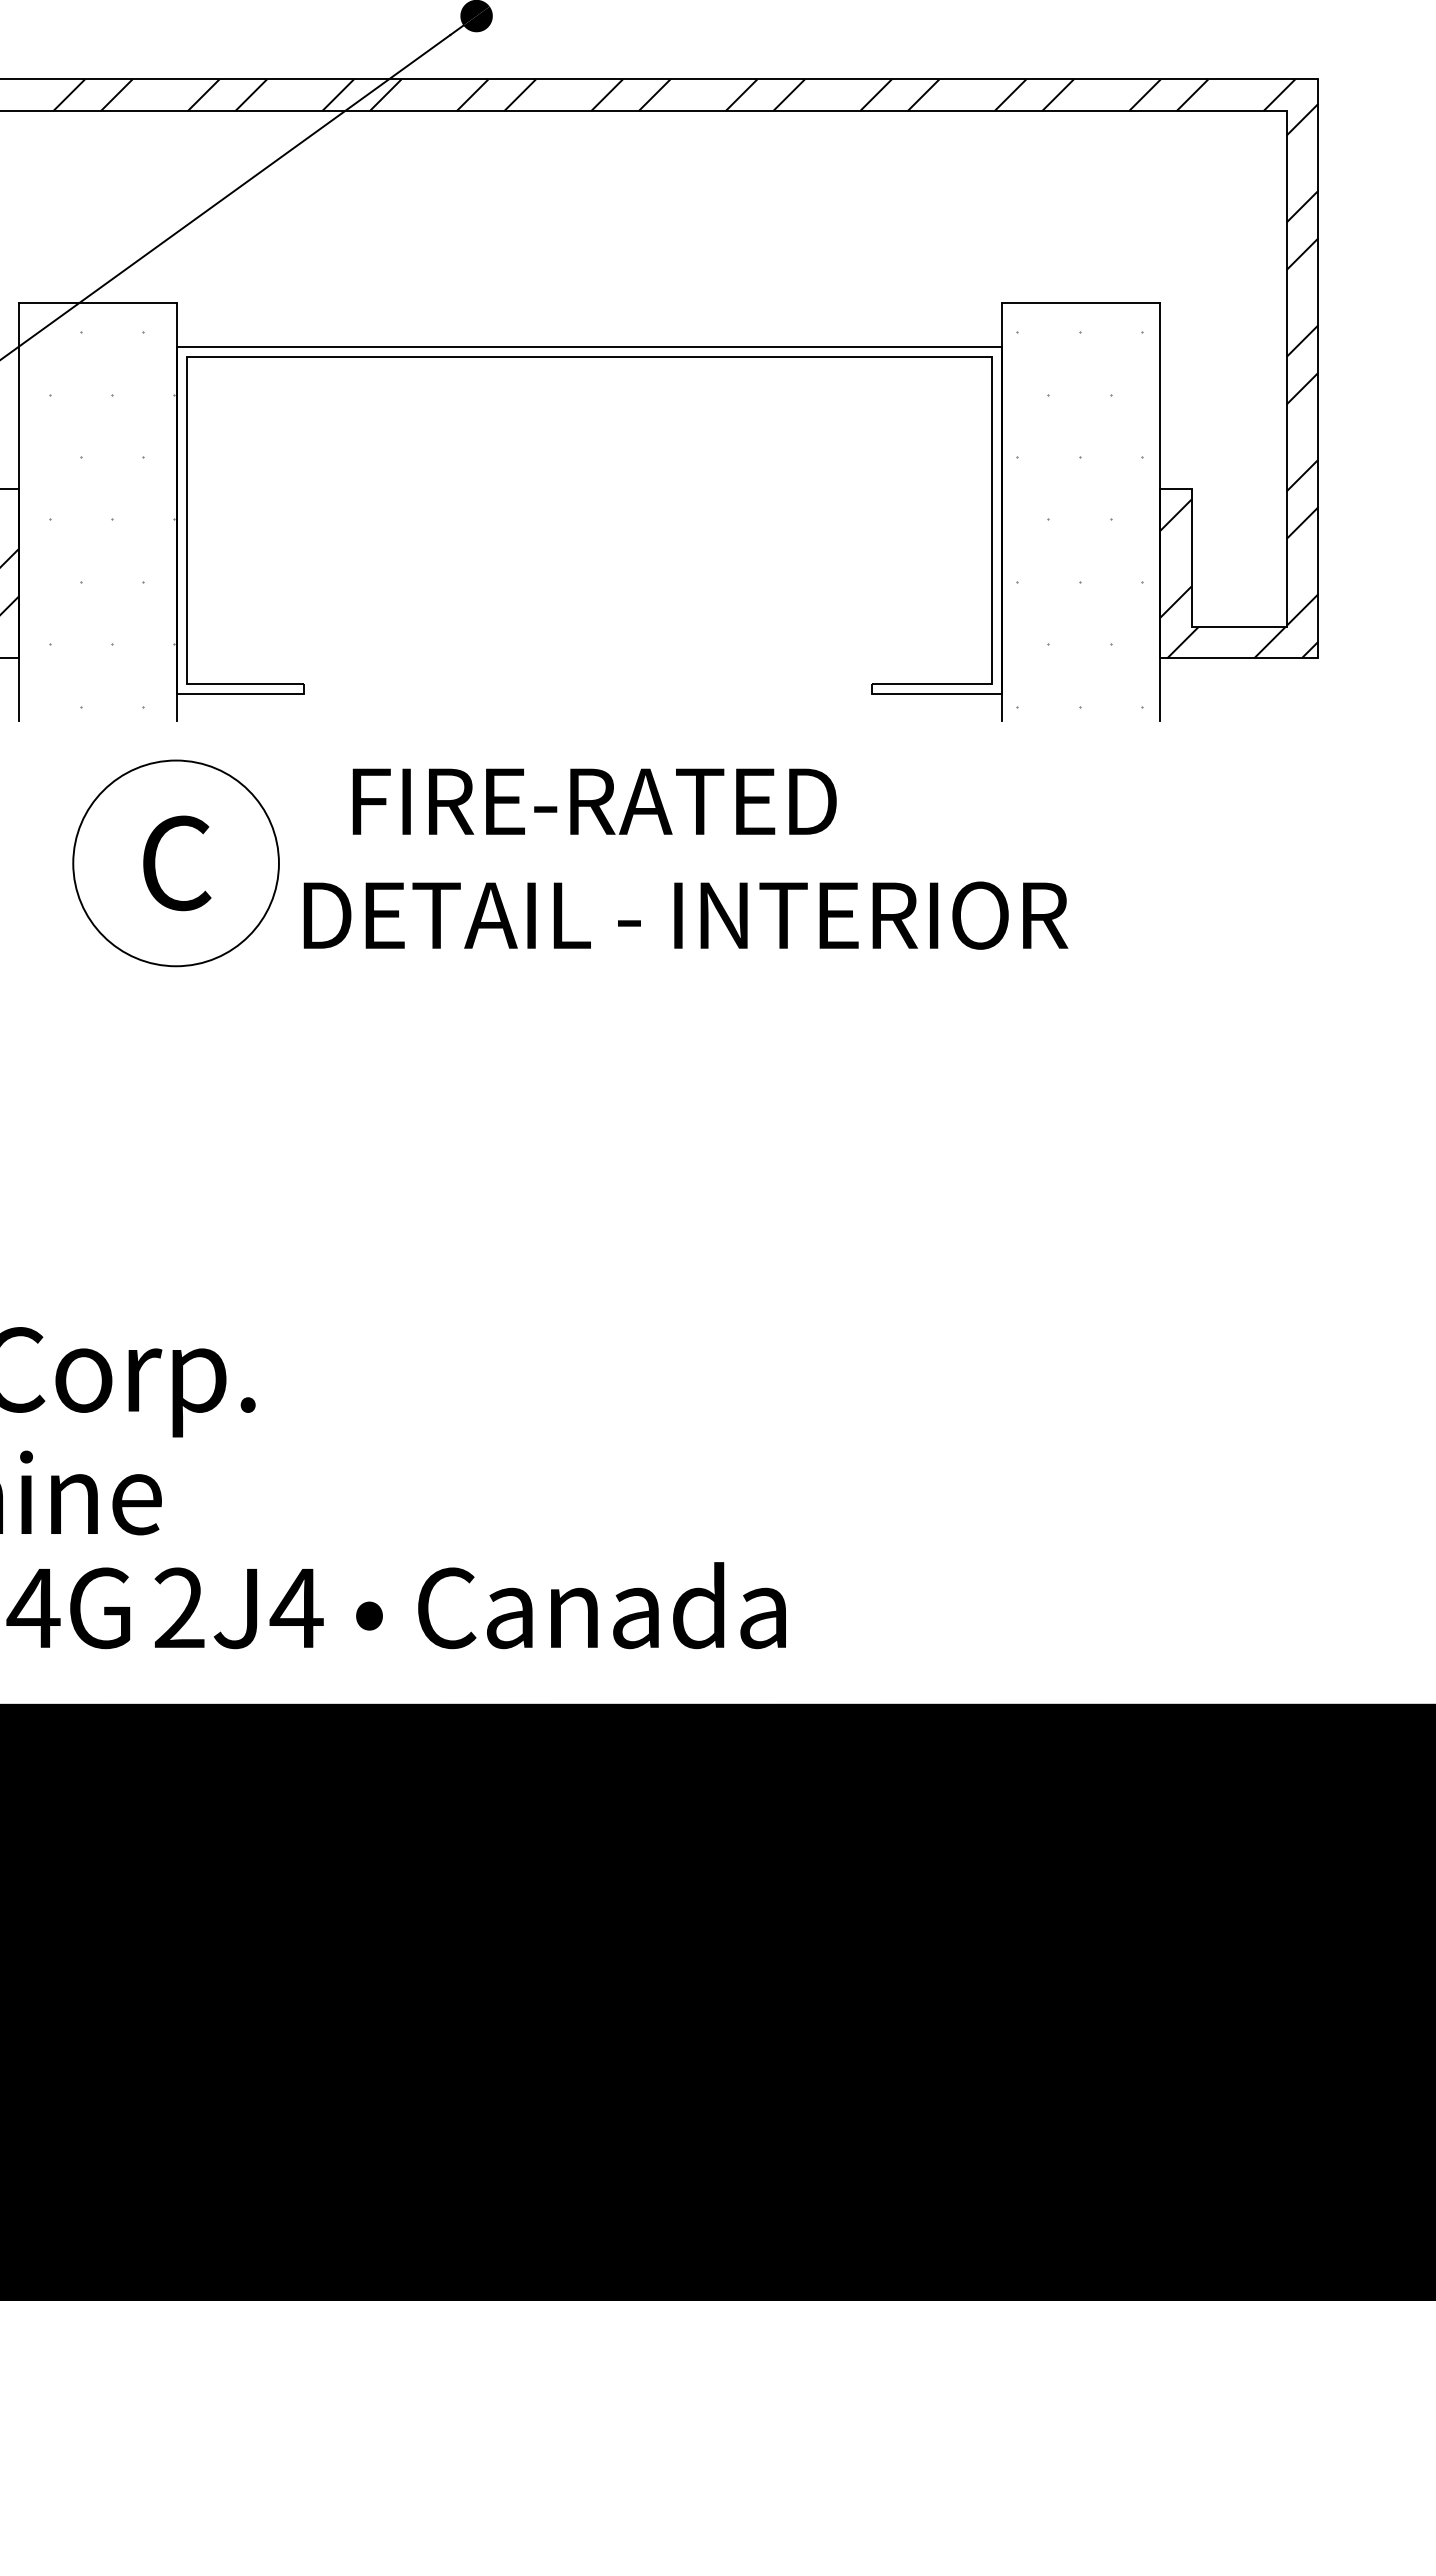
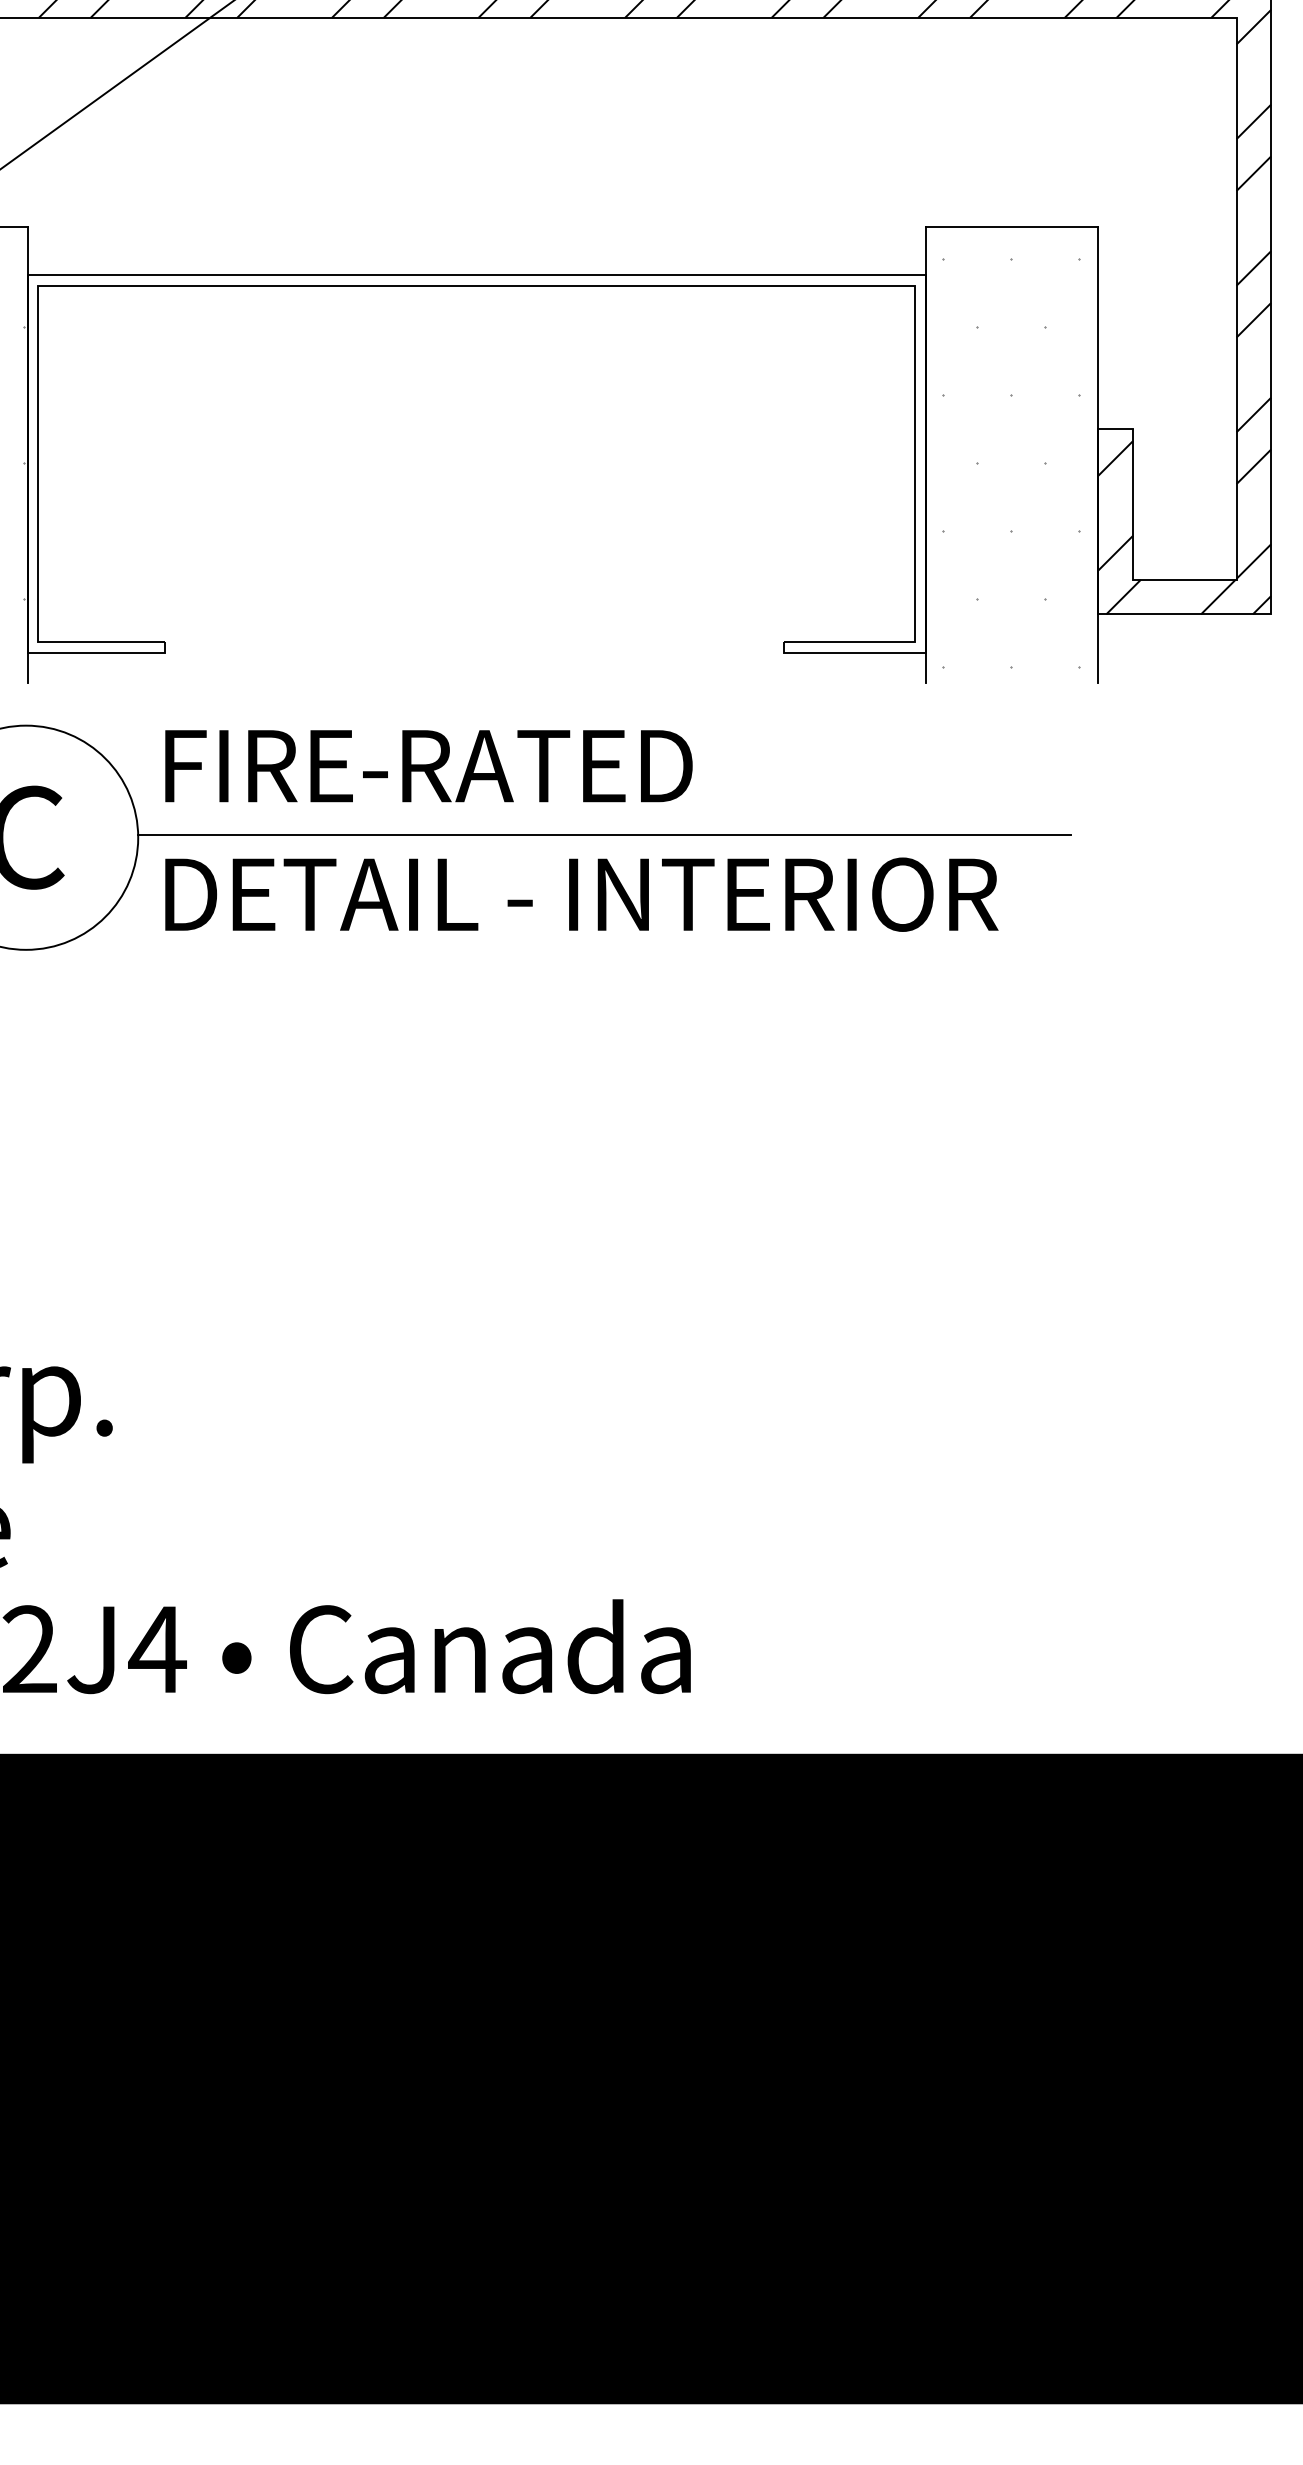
text: (594, 801) -> (428, 765), moved
line: (706, 860) -> (604, 834), added

